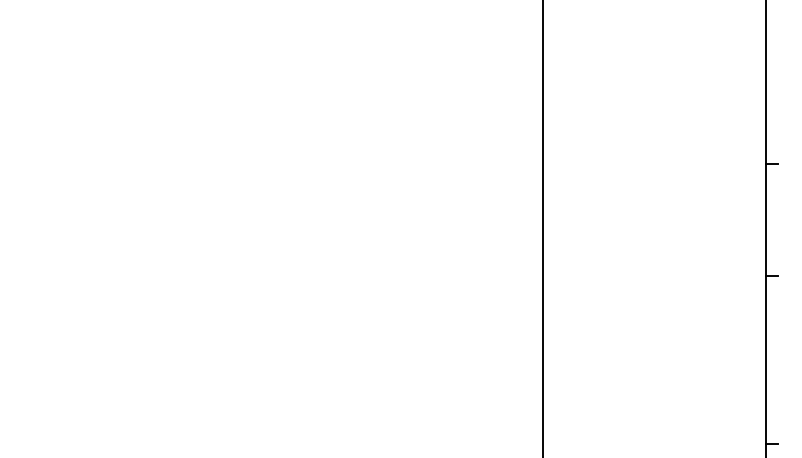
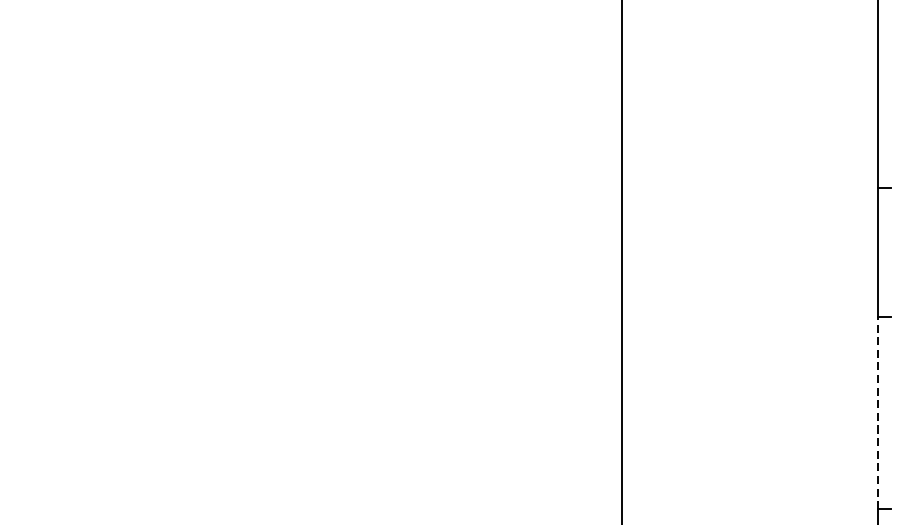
line: (766, 360) -> (878, 413), solid -> dashed

